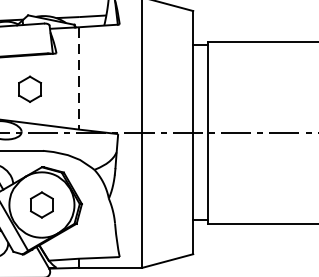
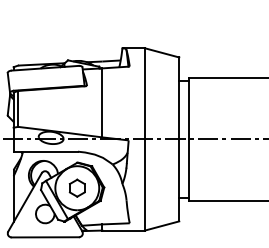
line: (79, 79) -> (102, 103), dashed -> solid
part: (28, 88) -> (68, 109), removed

